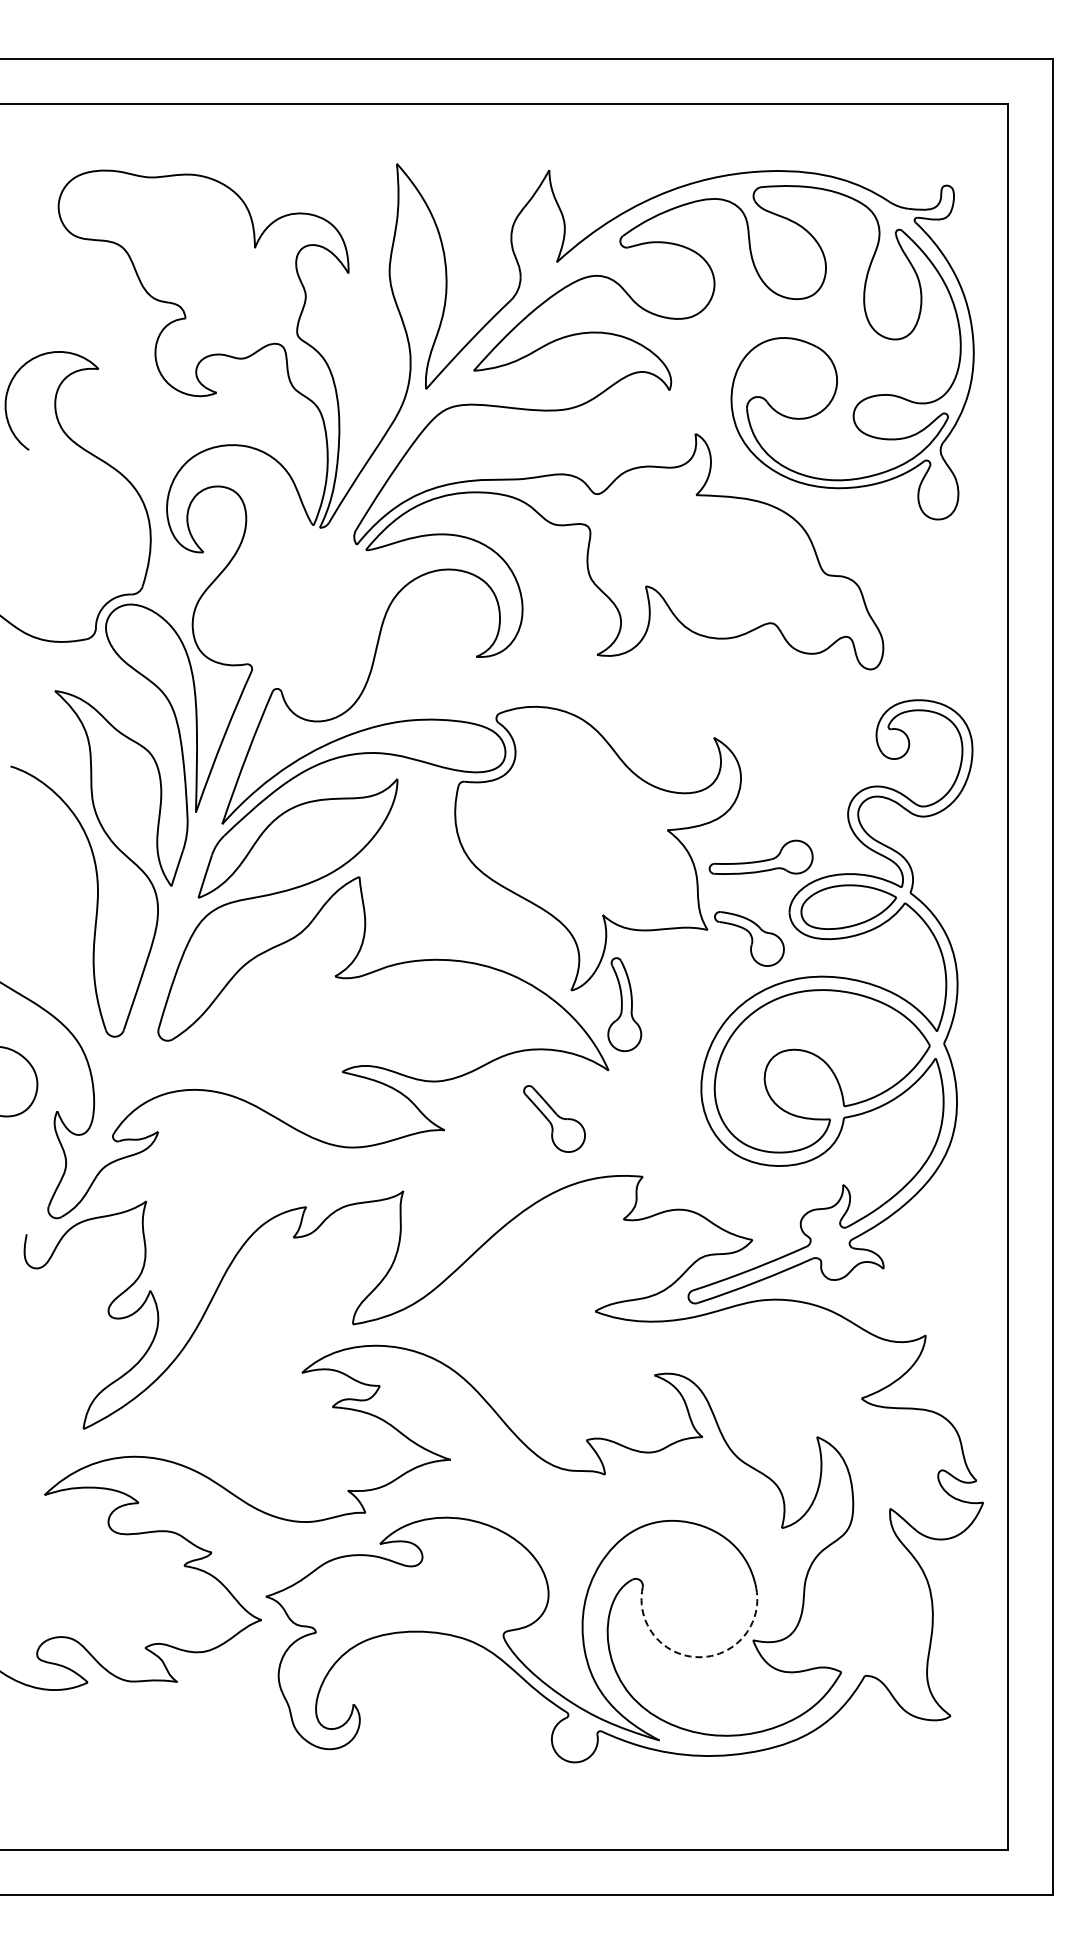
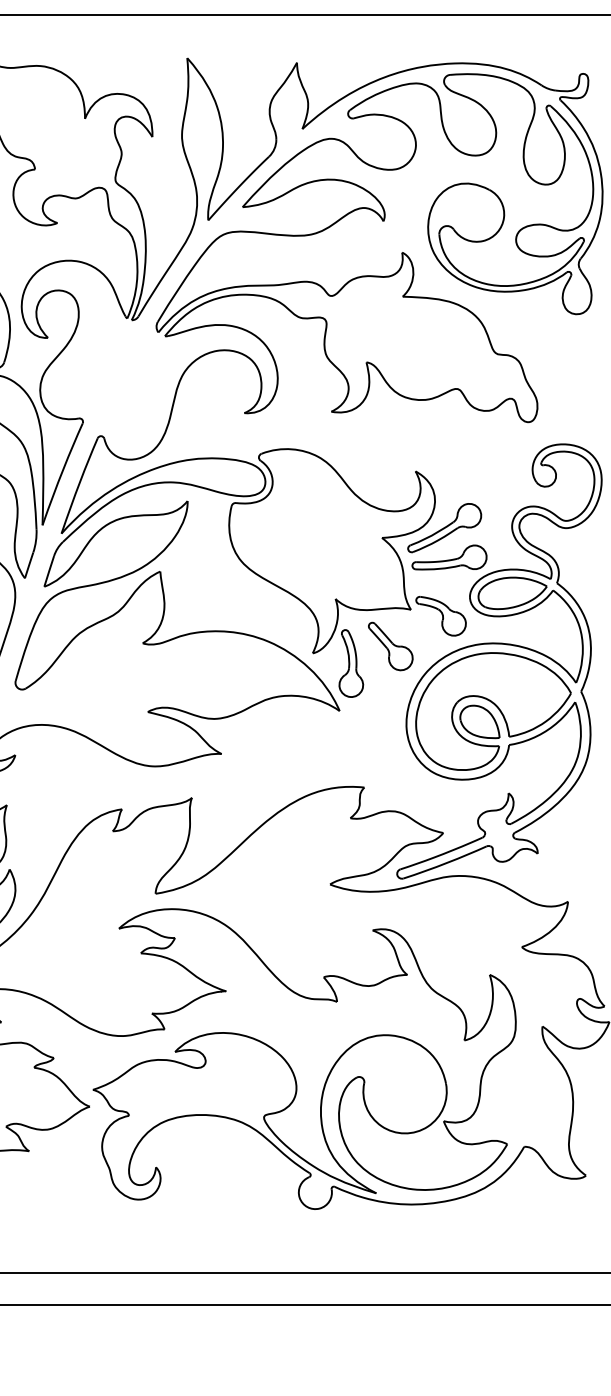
part: (754, 816) -> (444, 528), added
part: (803, 1085) -> (480, 721), added
part: (554, 1118) -> (390, 646), moved
arc: (698, 1657) -> (404, 1133), dashed -> solid

